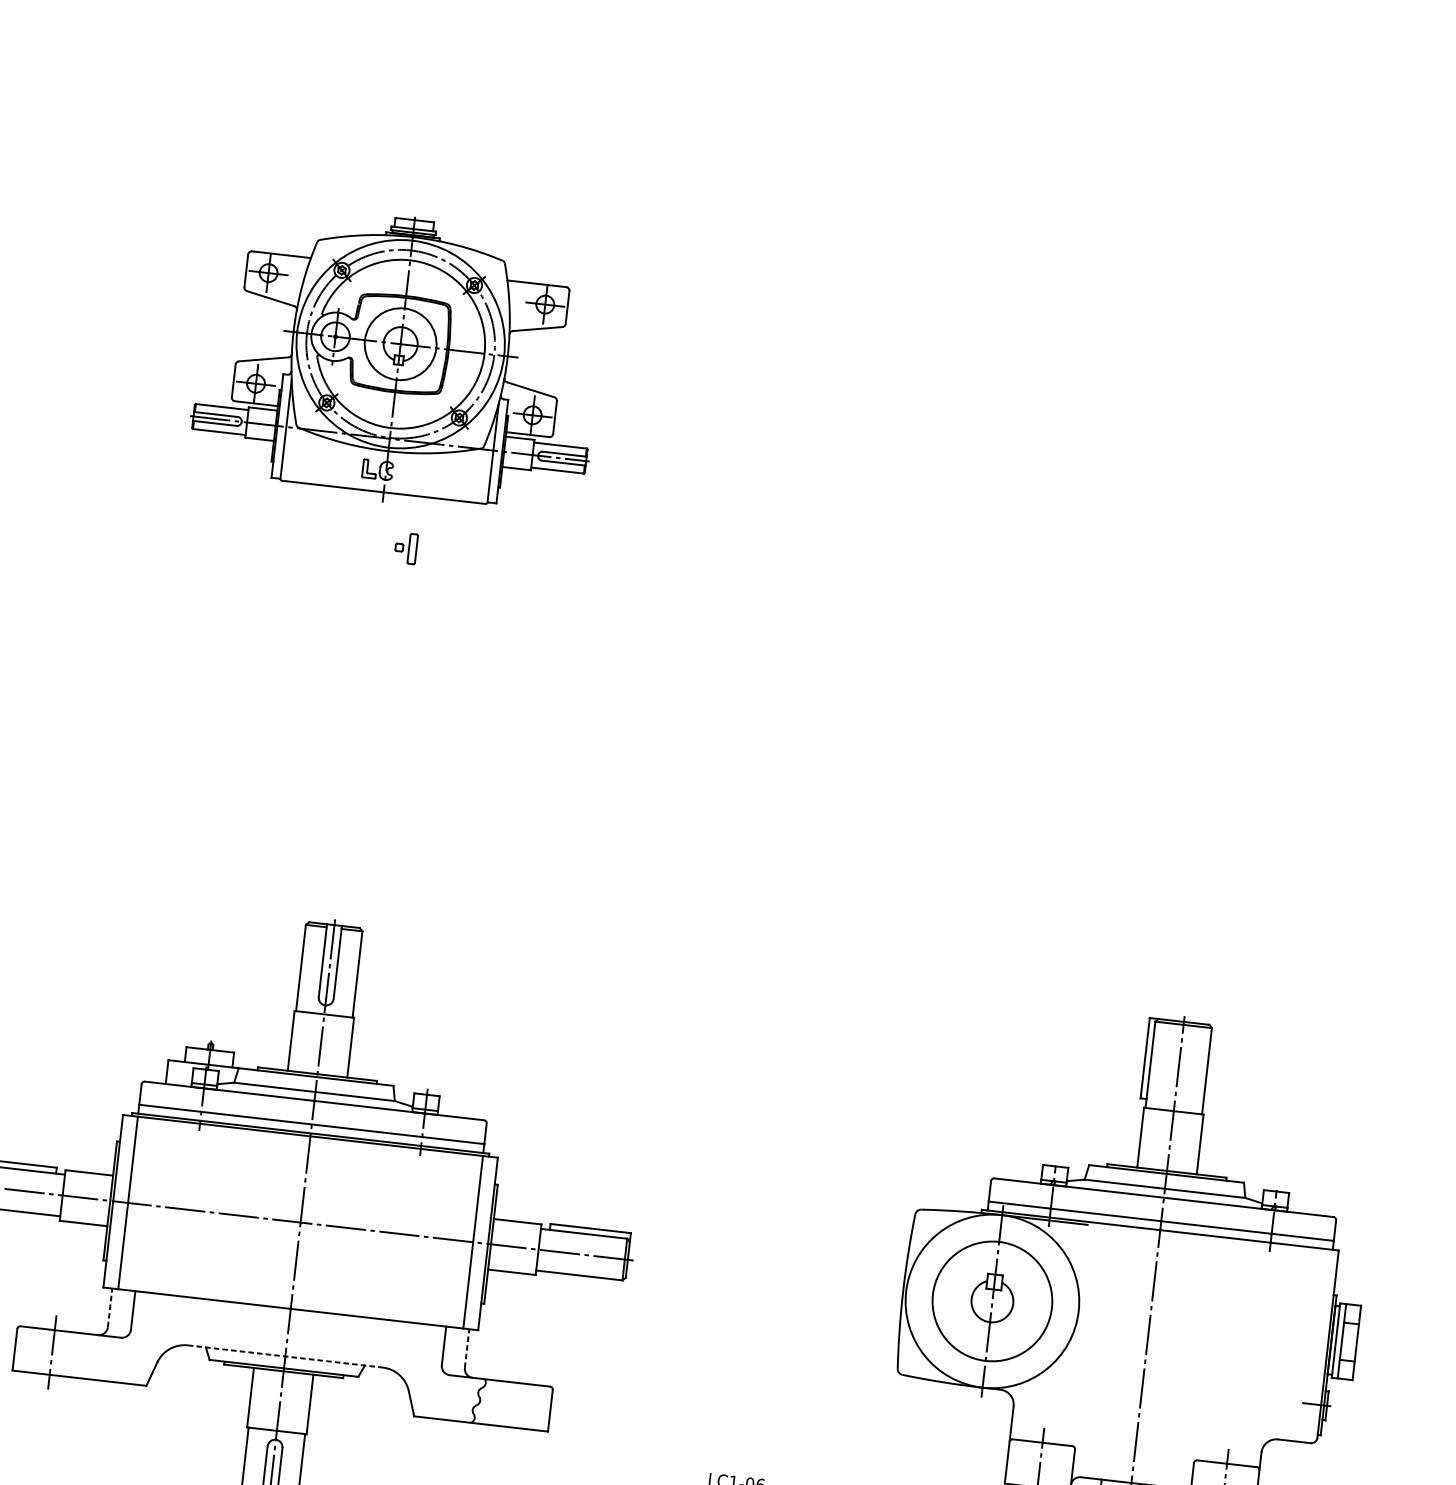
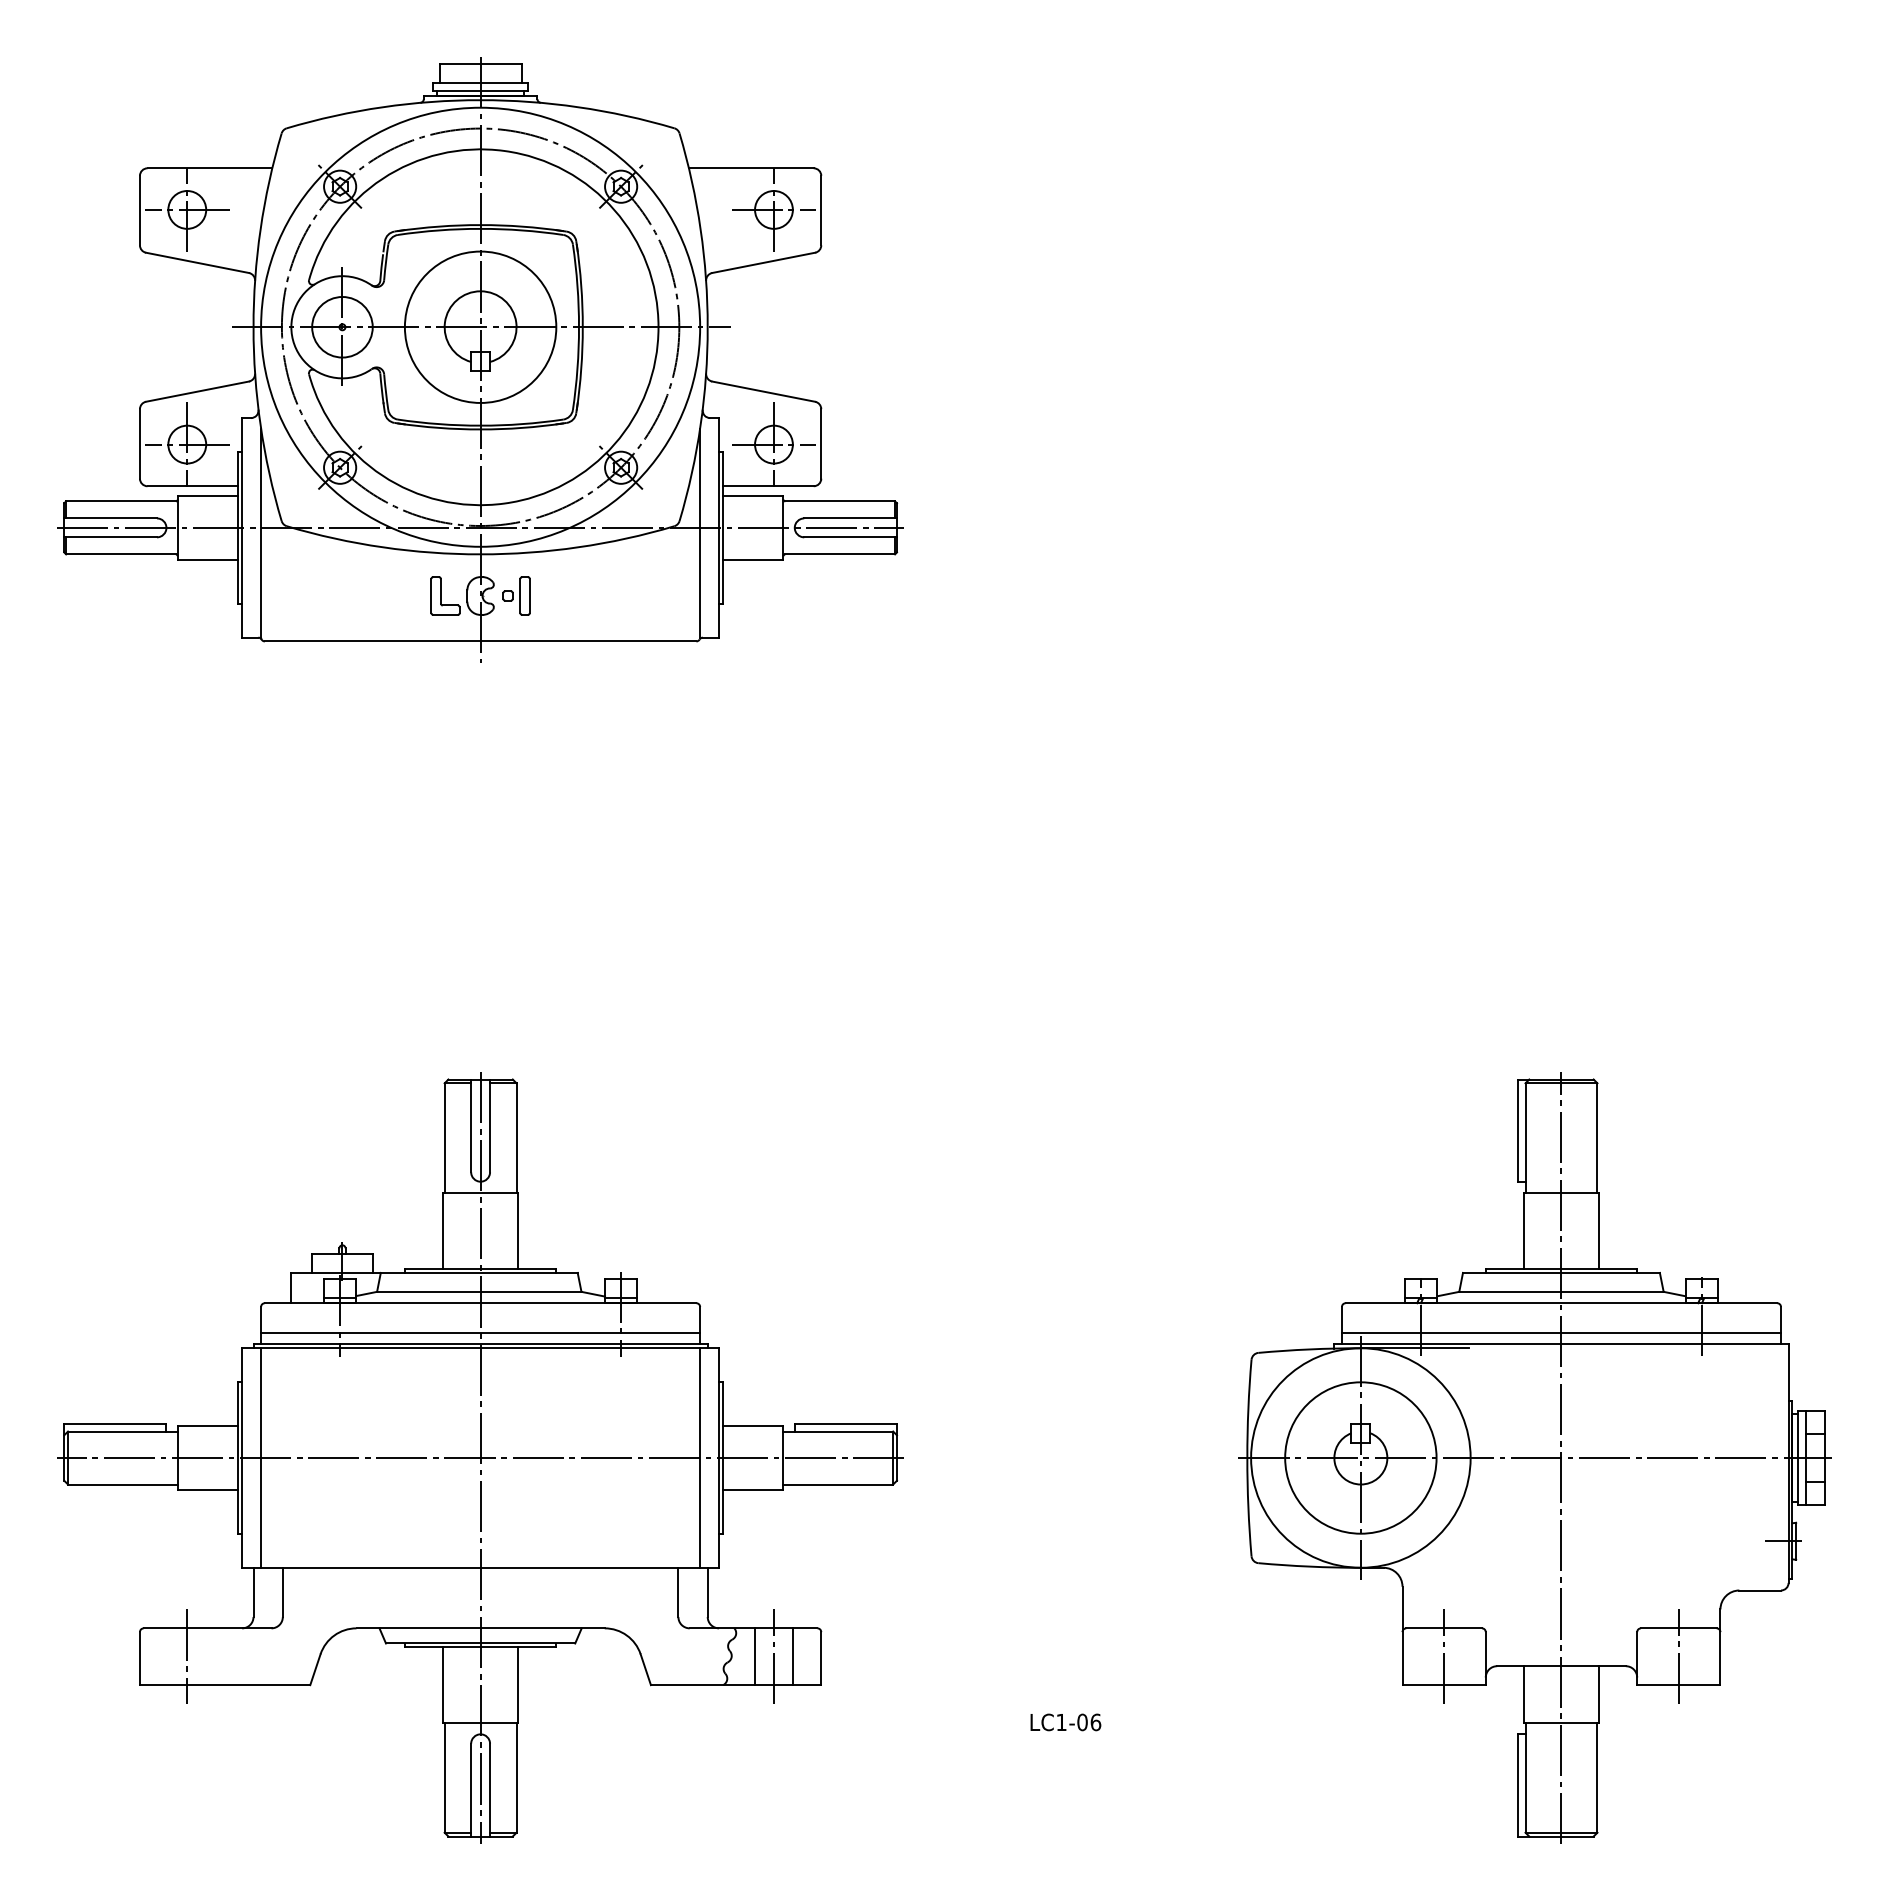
part: (398, 359) -> (480, 359), size x1.67
line: (110, 1307) -> (253, 1592), dashed -> solid
line: (1129, 1317) -> (1535, 1458), added
line: (466, 1348) -> (707, 1592), dashed -> solid
line: (286, 1356) -> (481, 1628), dashed -> solid
line: (498, 1403) -> (755, 1656), added
line: (513, 1404) -> (773, 1656), added
line: (527, 1406) -> (792, 1656), added

